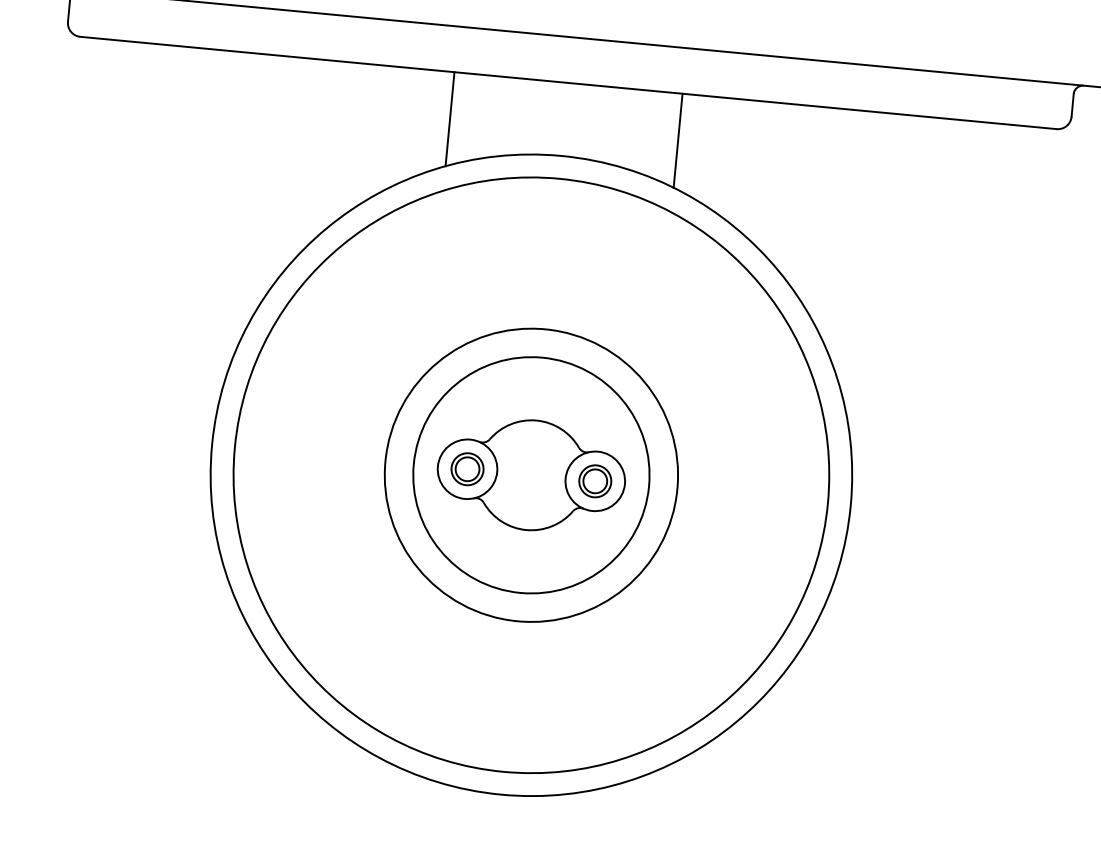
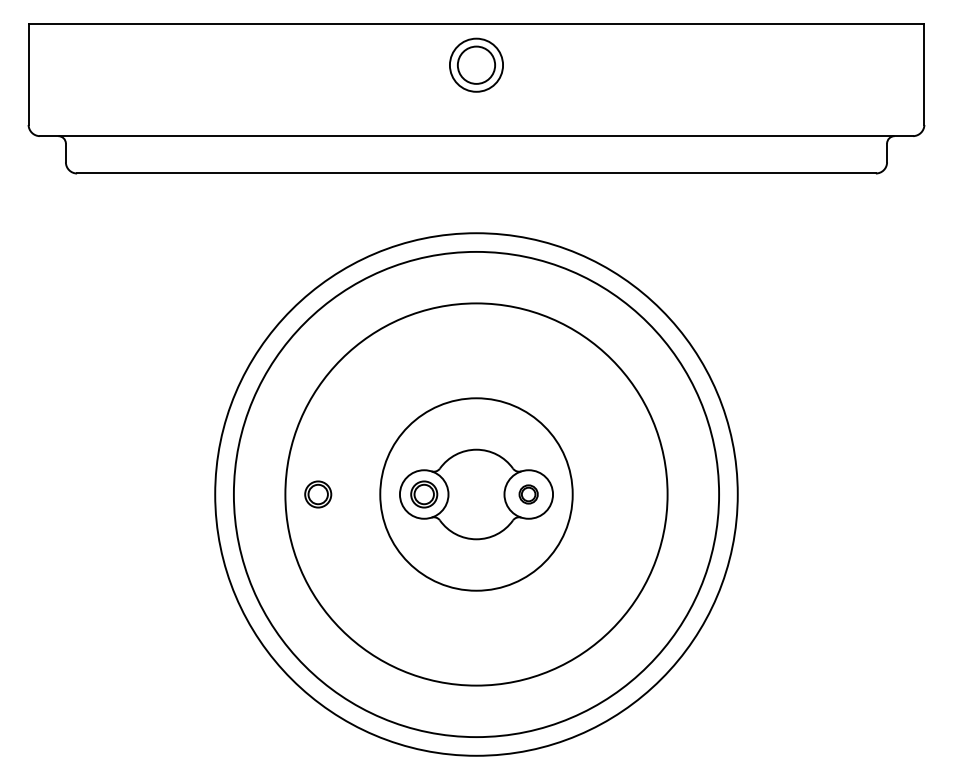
line: (450, 118) -> (383, 211), removed
line: (677, 140) -> (569, 211), removed
part: (338, 457) -> (318, 494), added
circle: (531, 475) -> (476, 494), size x1.6
part: (594, 481) -> (528, 494), size x0.7

